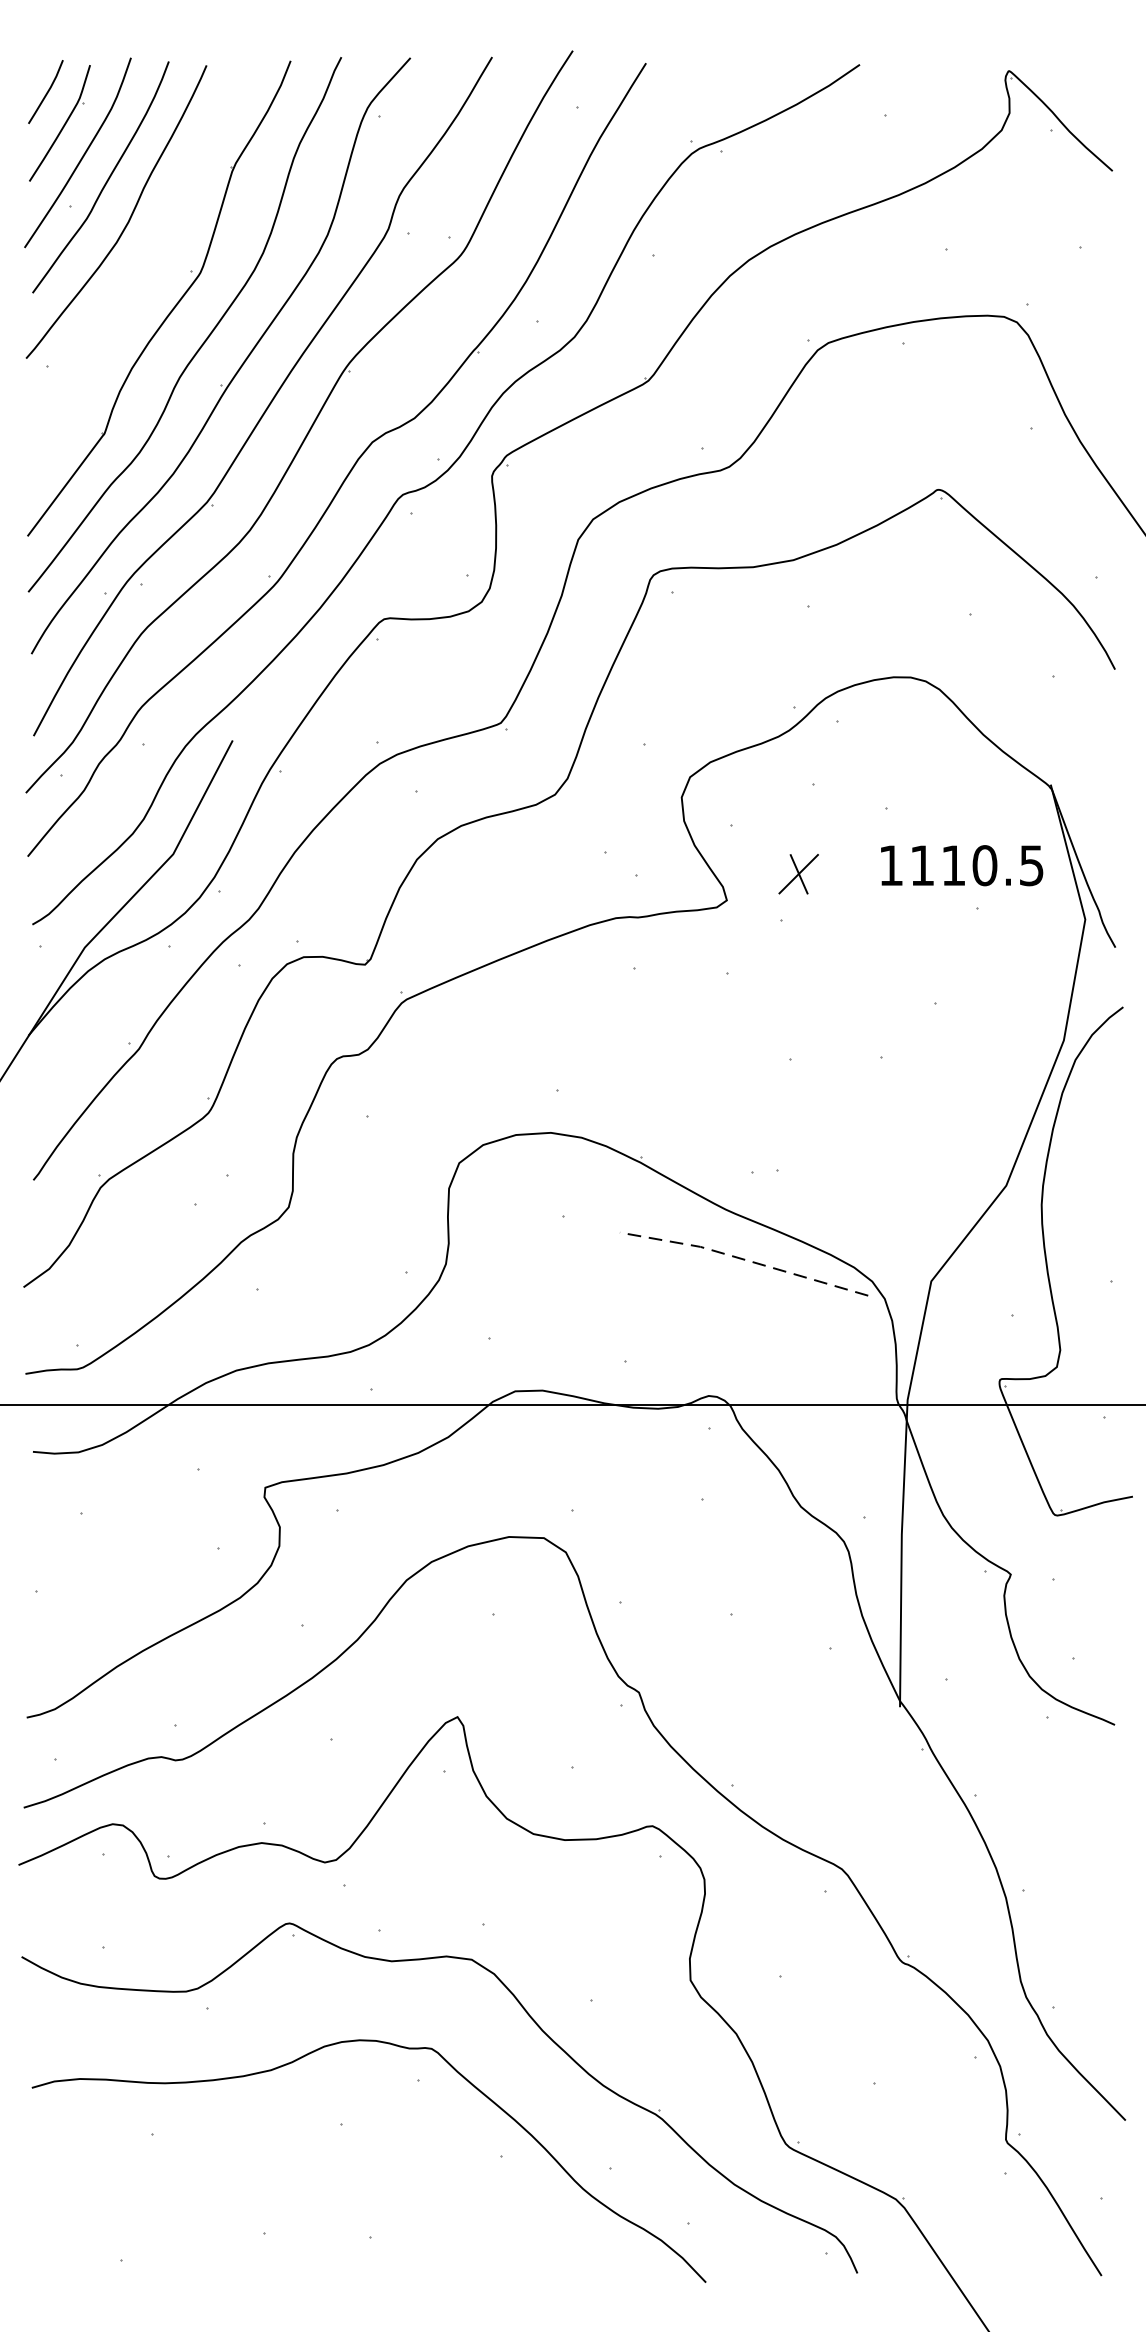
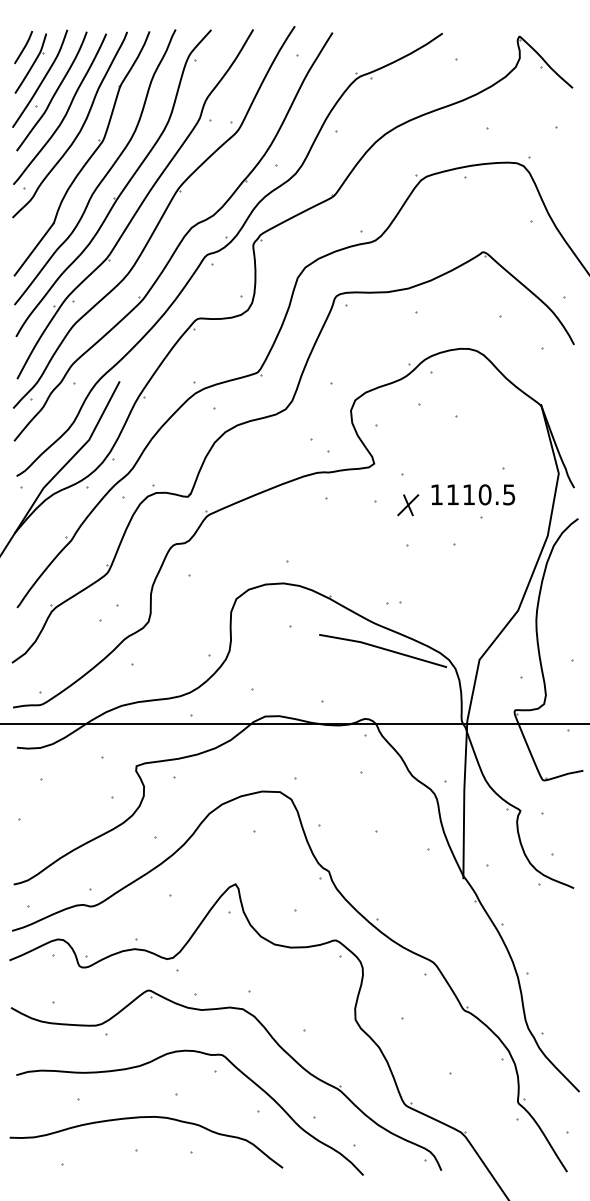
curve: (154, 253) -> (79, 130), added
text: (962, 864) -> (473, 494), moved
part: (799, 874) -> (408, 505), moved
line: (742, 1259) -> (382, 648), dashed -> solid
curve: (276, 2171) -> (142, 1118), added

